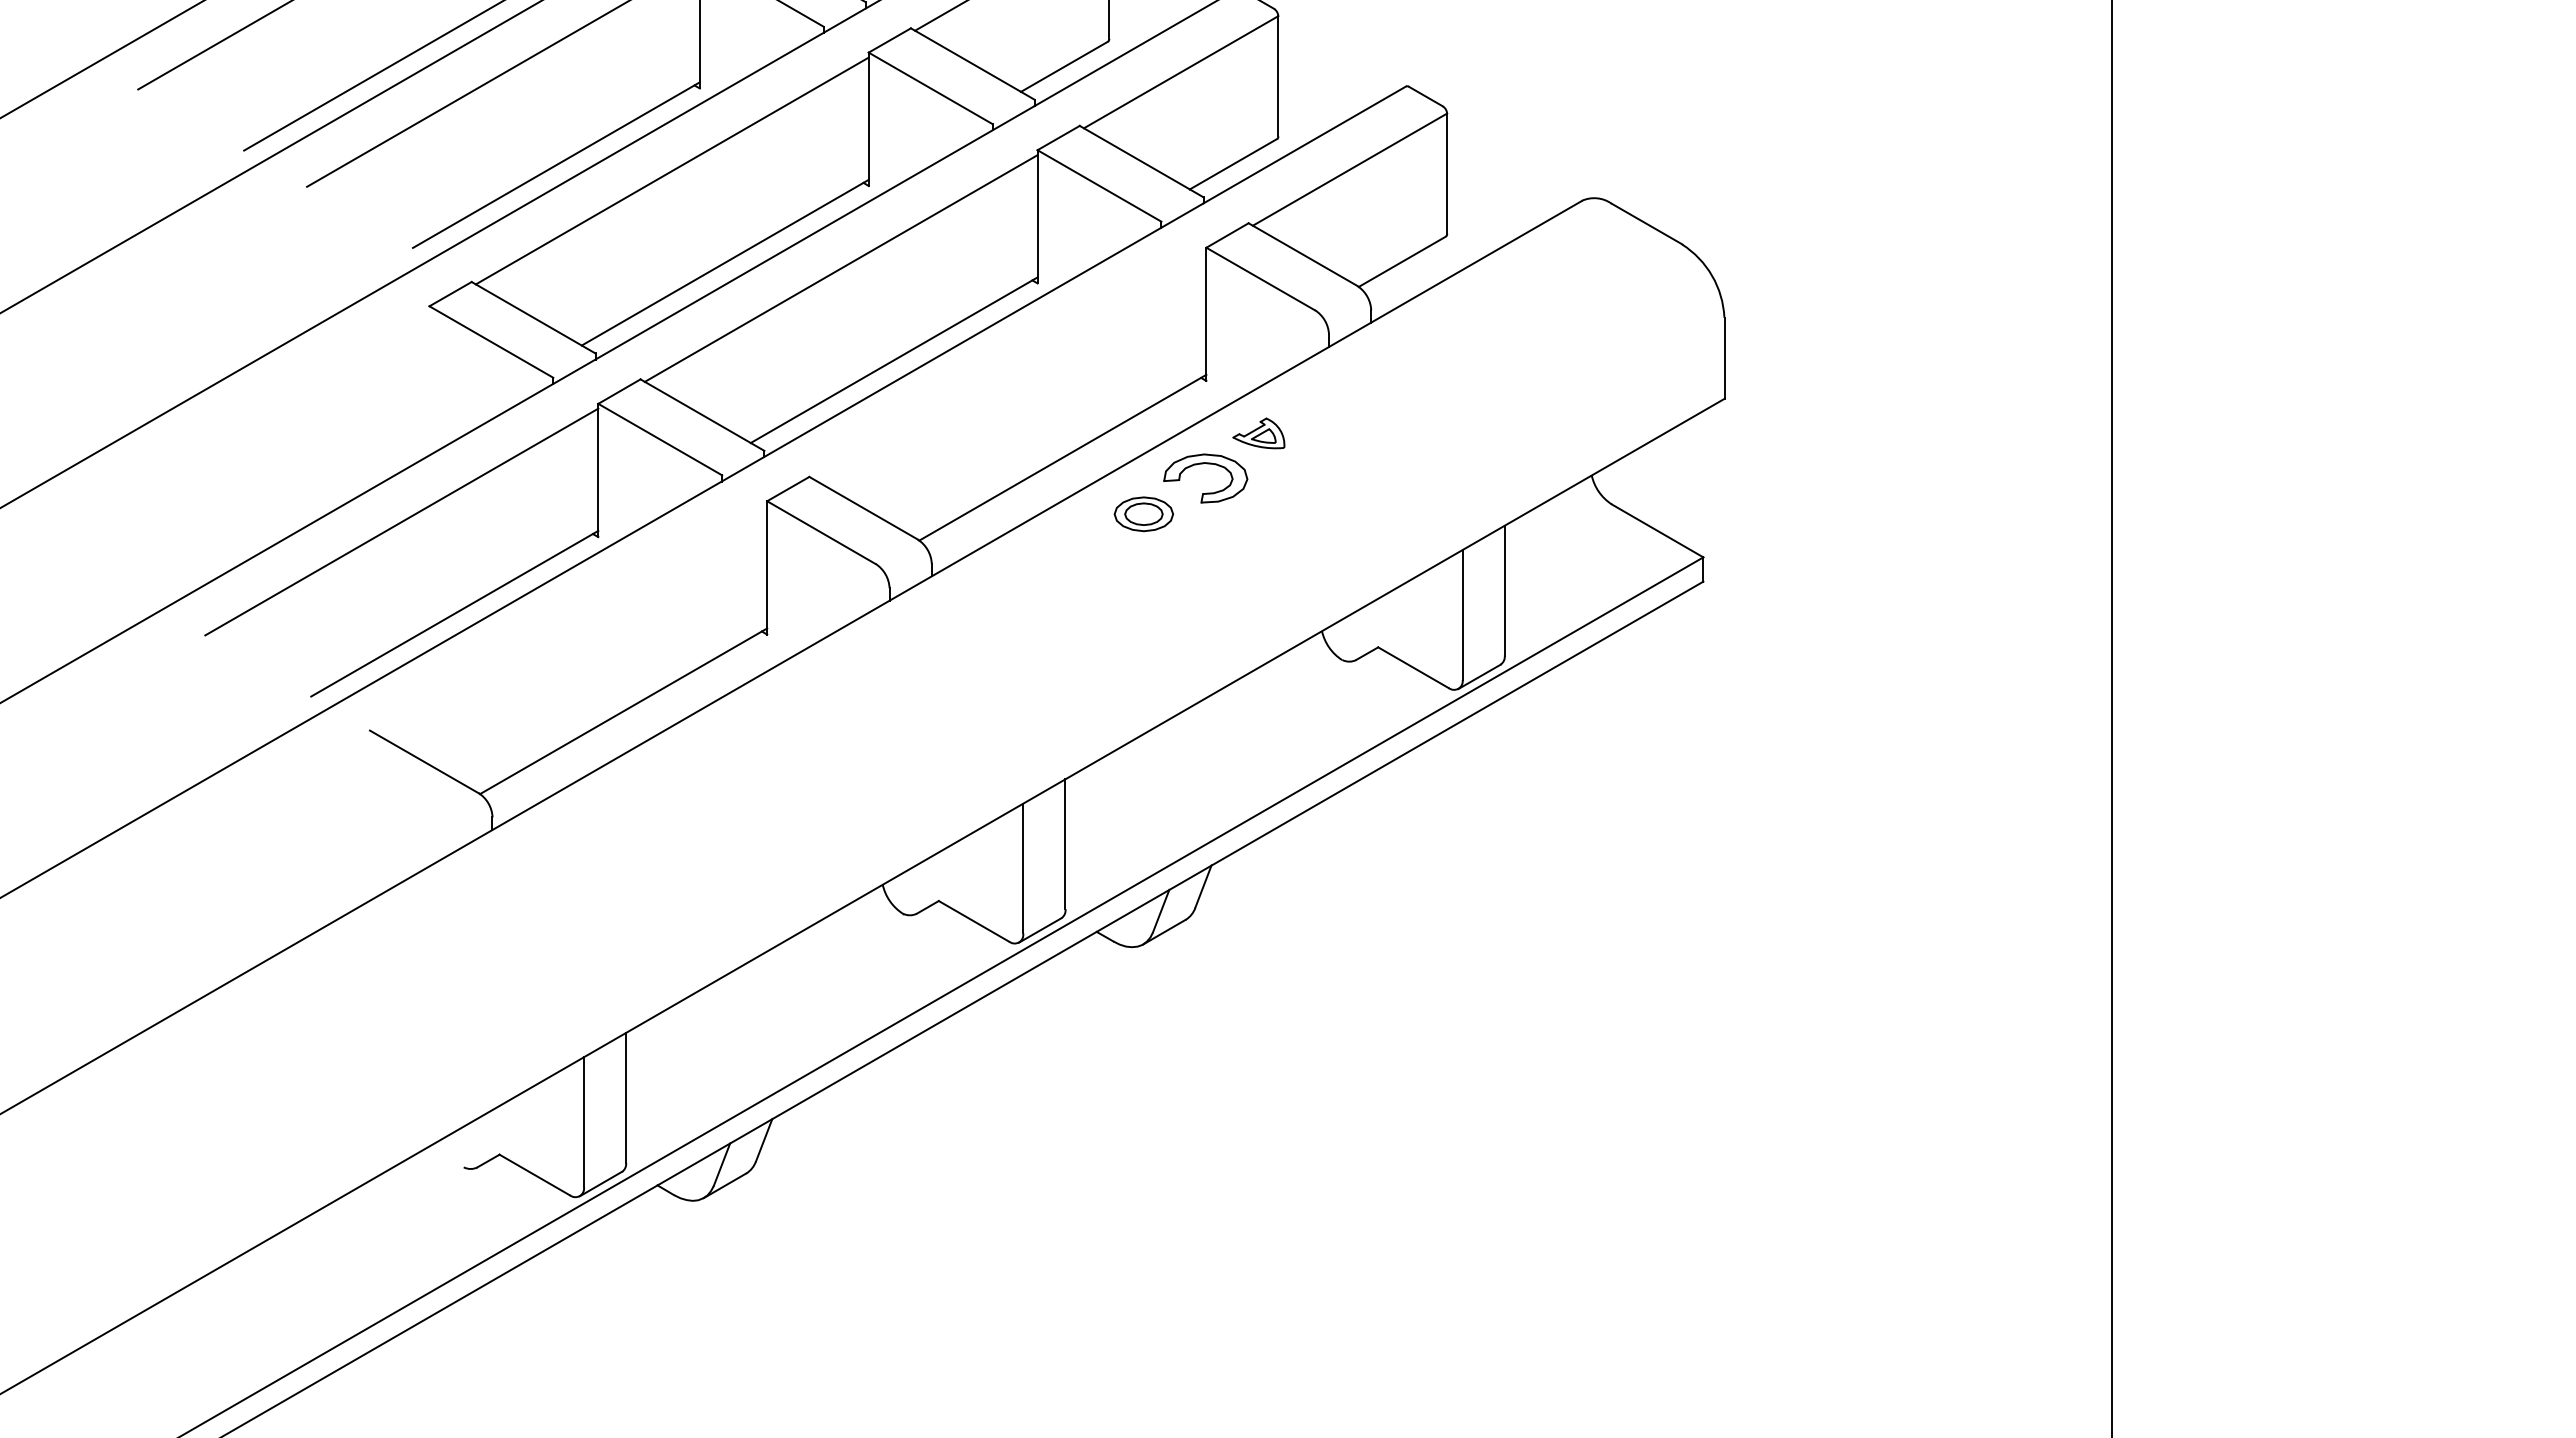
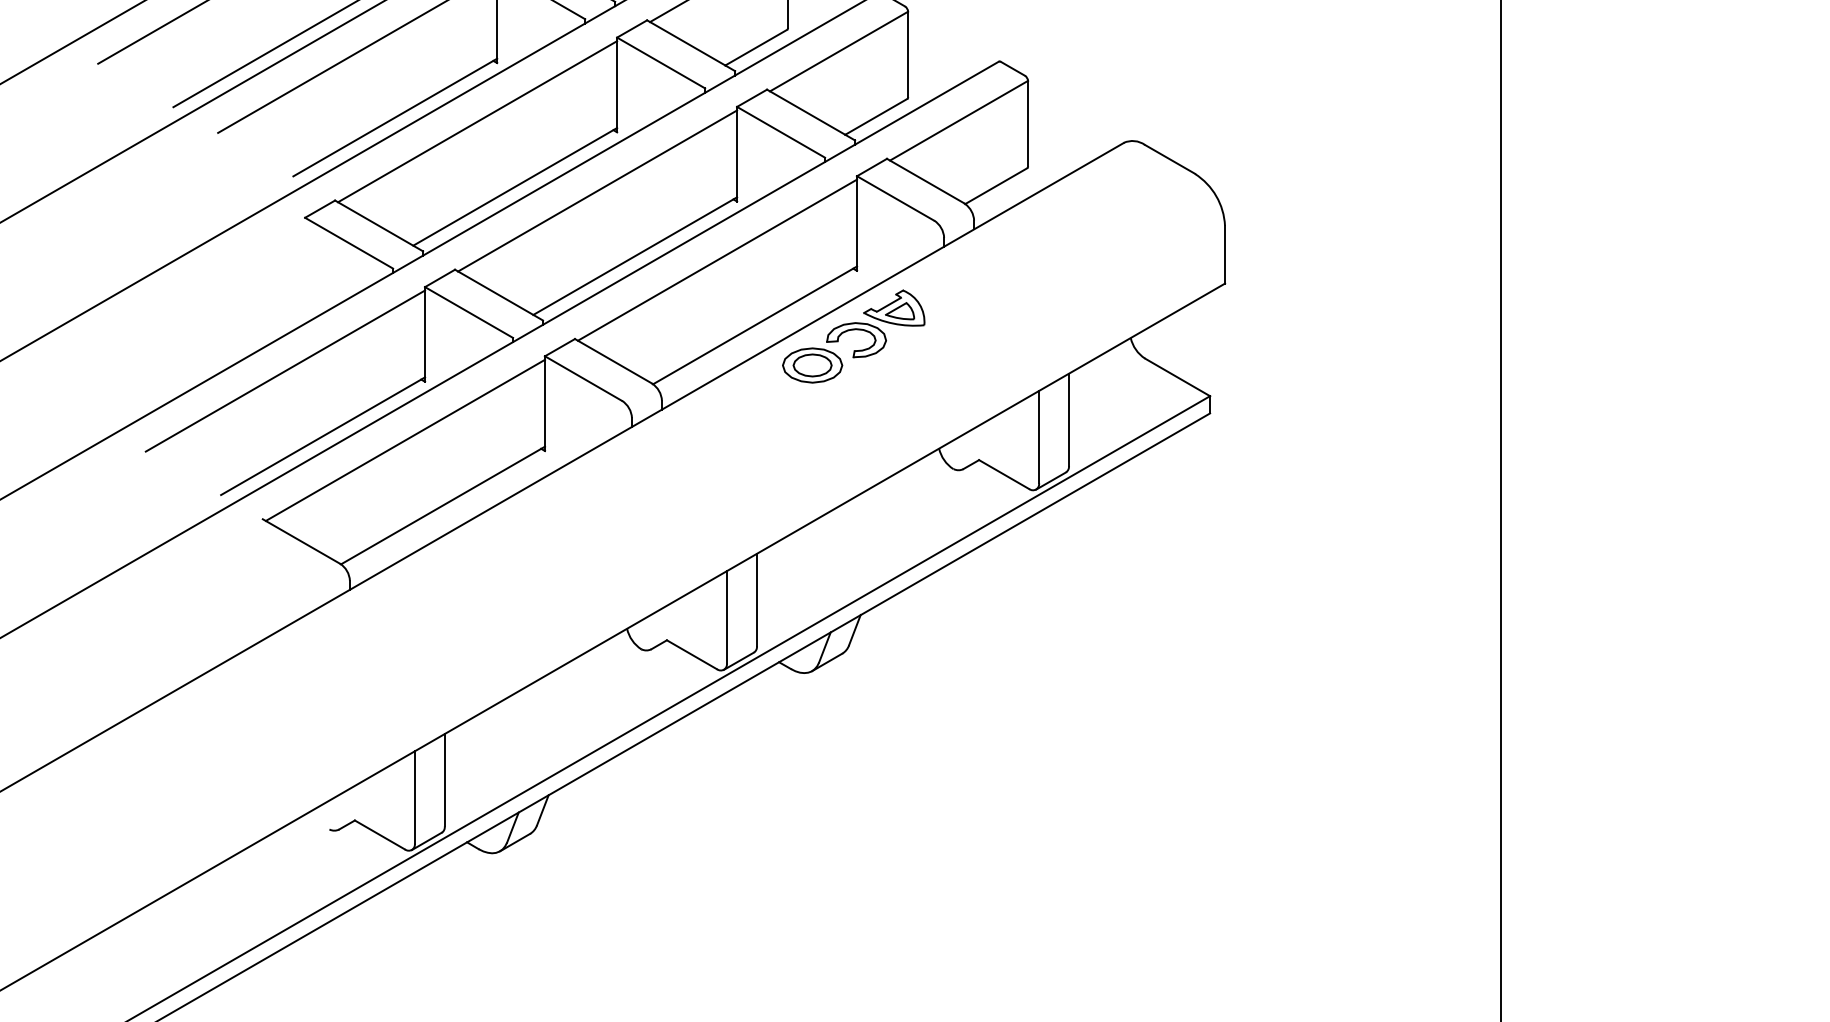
line: (1009, 365) -> (717, 259), added
part: (1258, 433) -> (894, 308), size x1.67
part: (1143, 514) -> (812, 365), size x1.43
line: (570, 619) -> (405, 440), added

